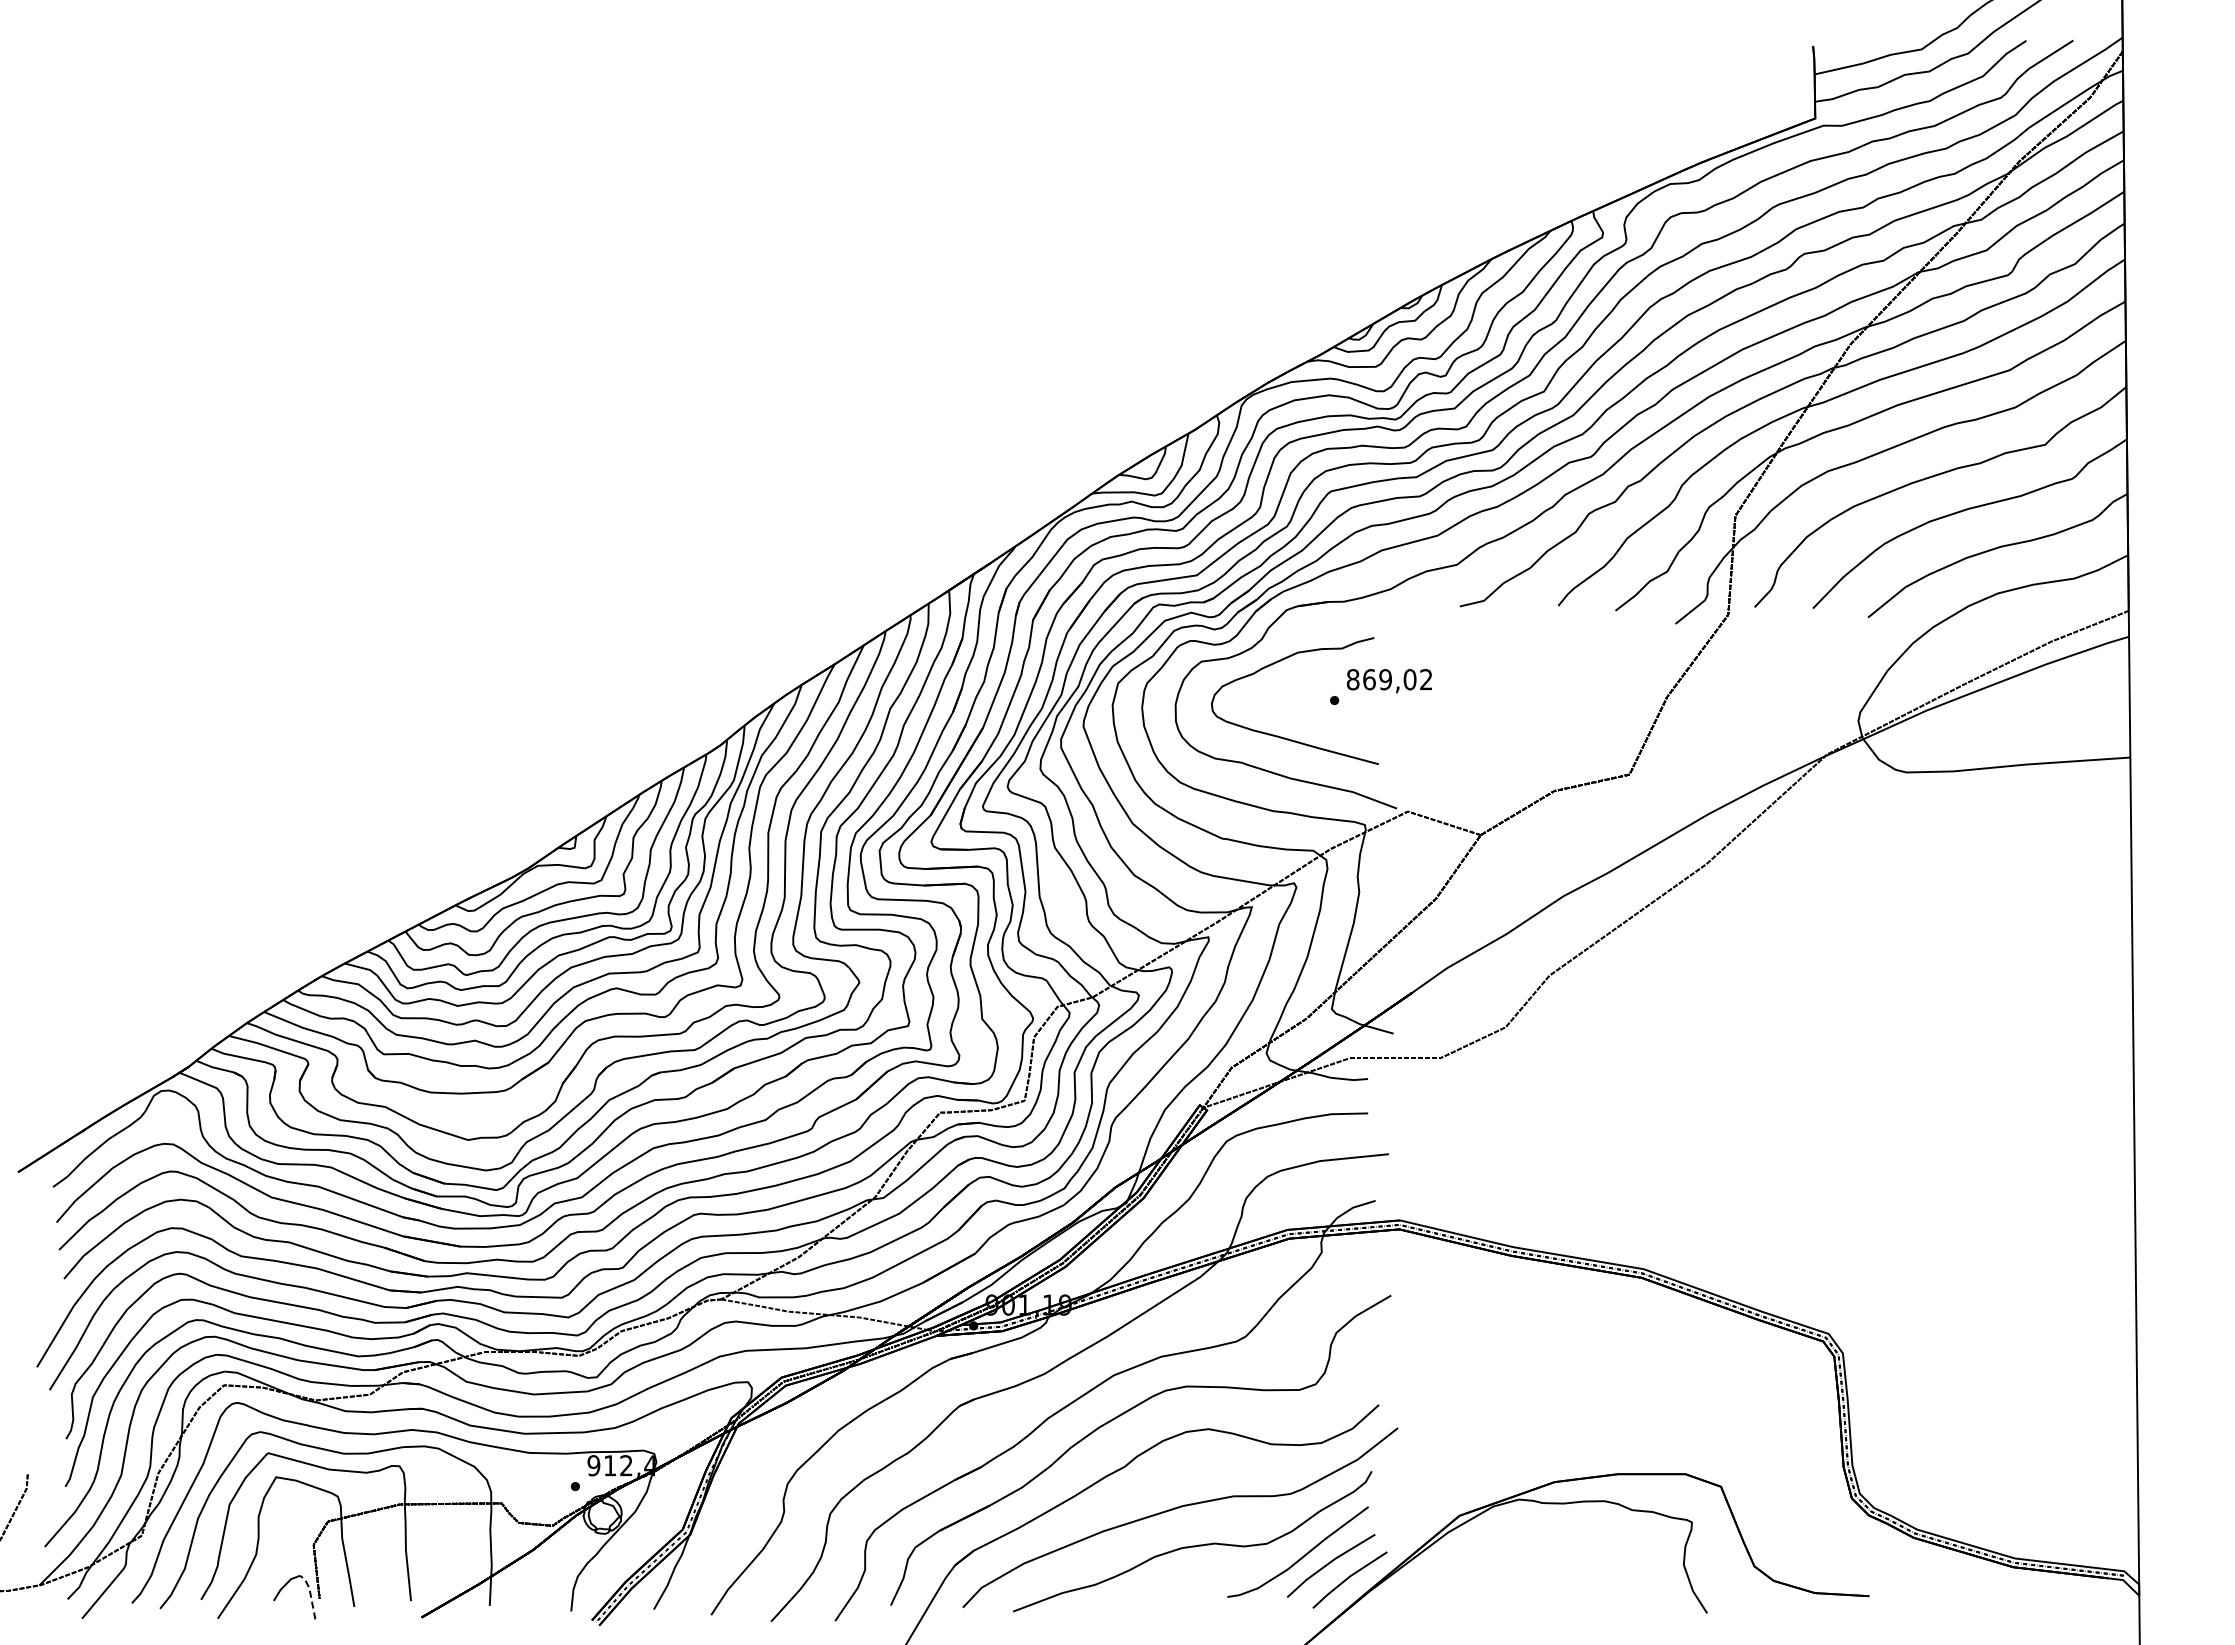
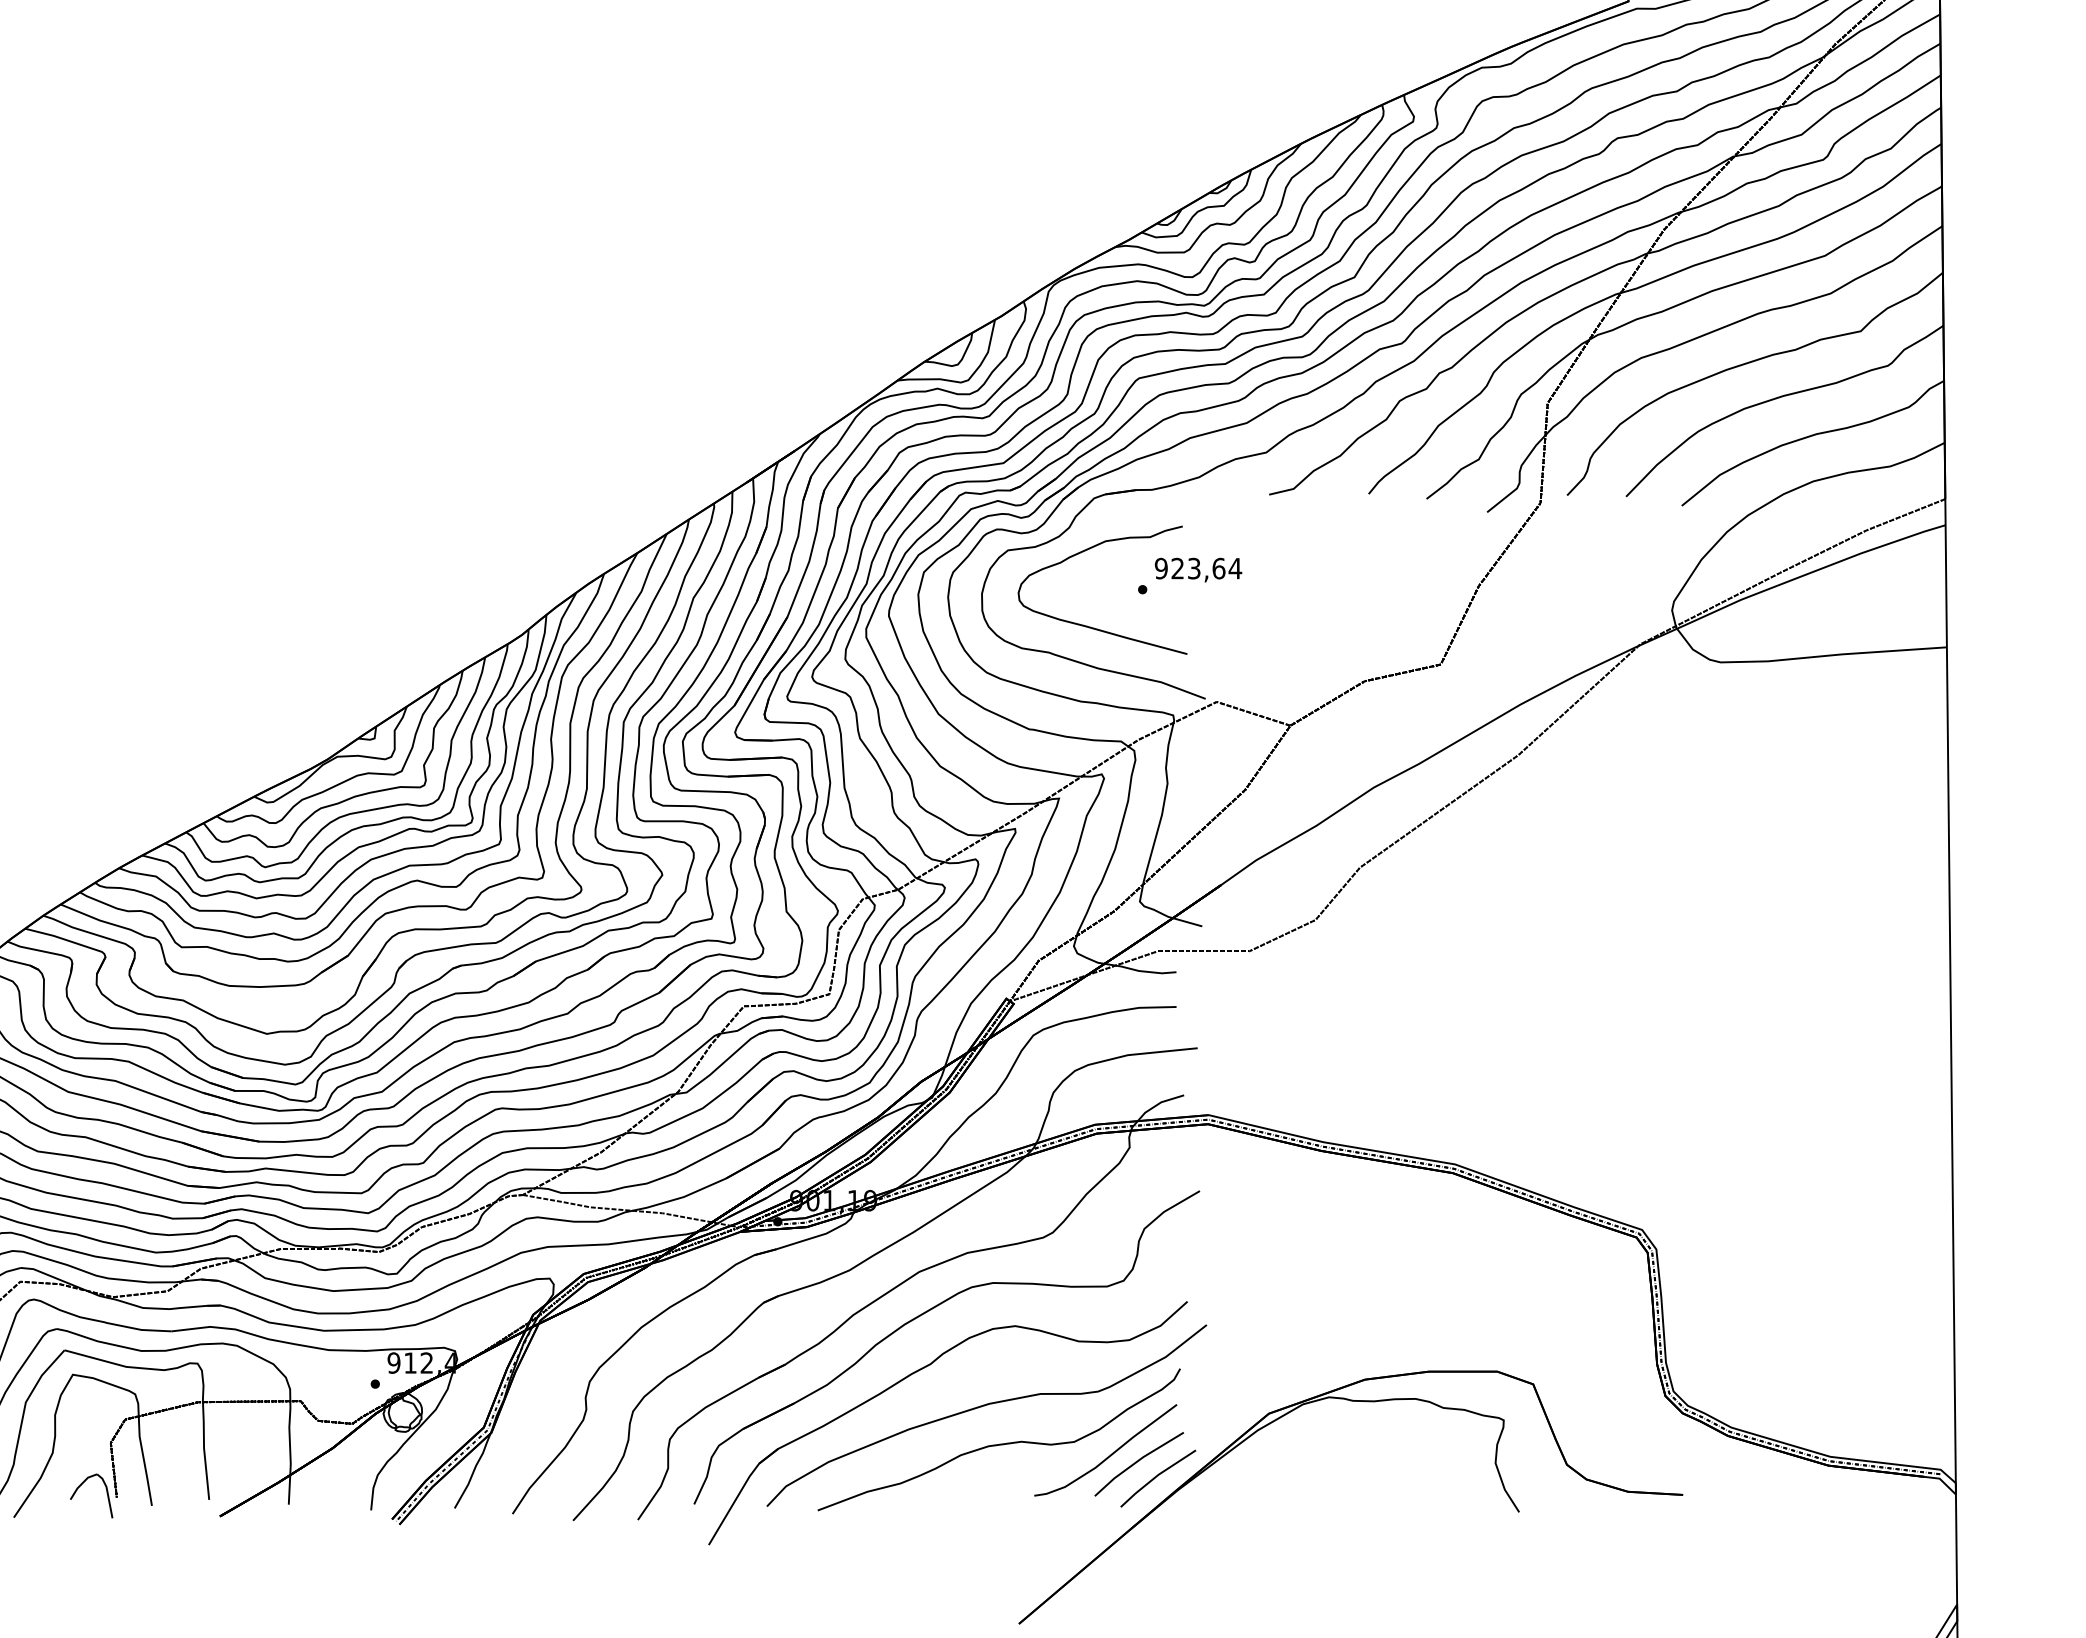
text: (1389, 679) -> (1198, 568), 869,02 -> 923,64
line: (310, 1594) -> (107, 1493), dashed -> solid

